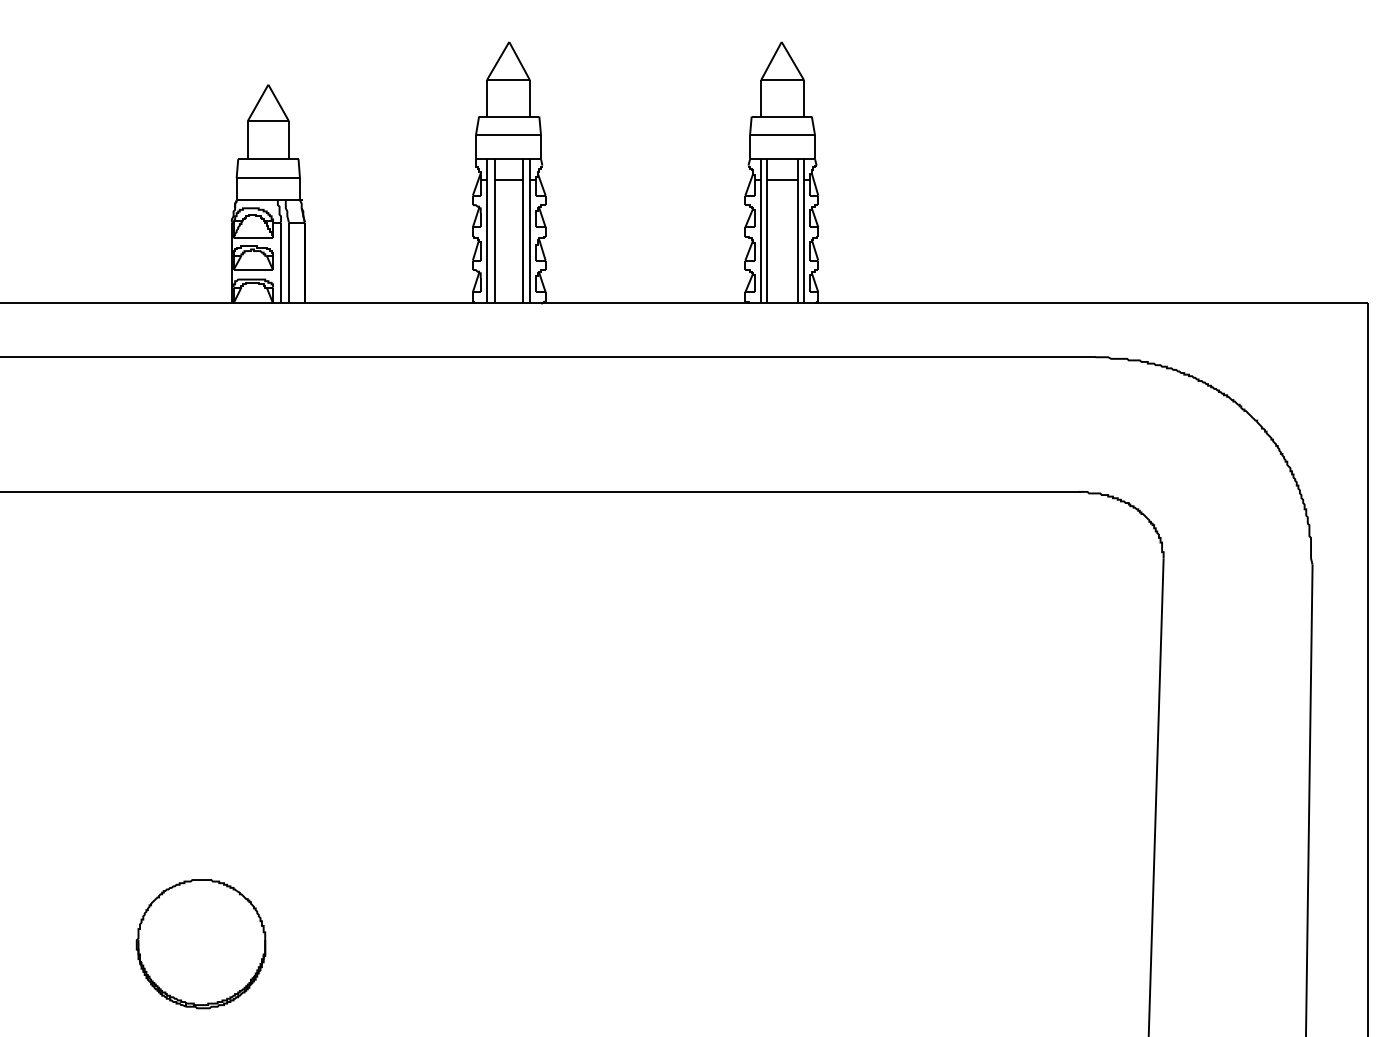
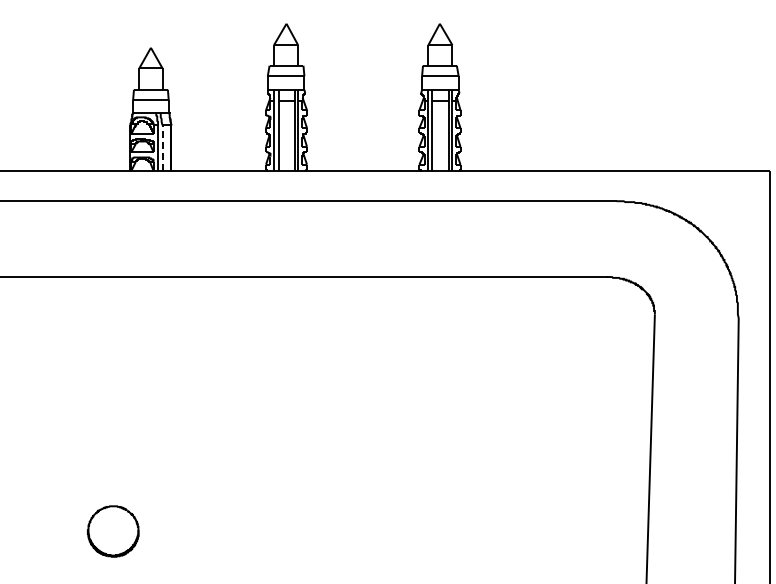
line: (288, 263) -> (162, 148), solid -> dashed
part: (201, 943) -> (113, 531), size x0.7

